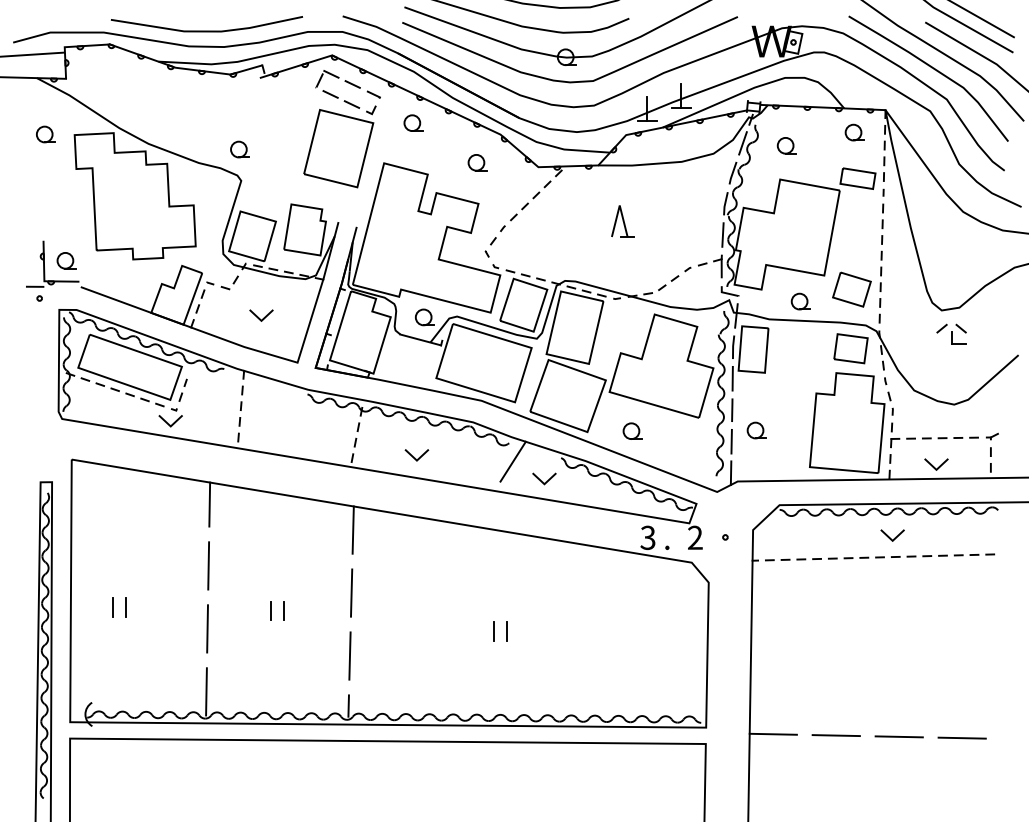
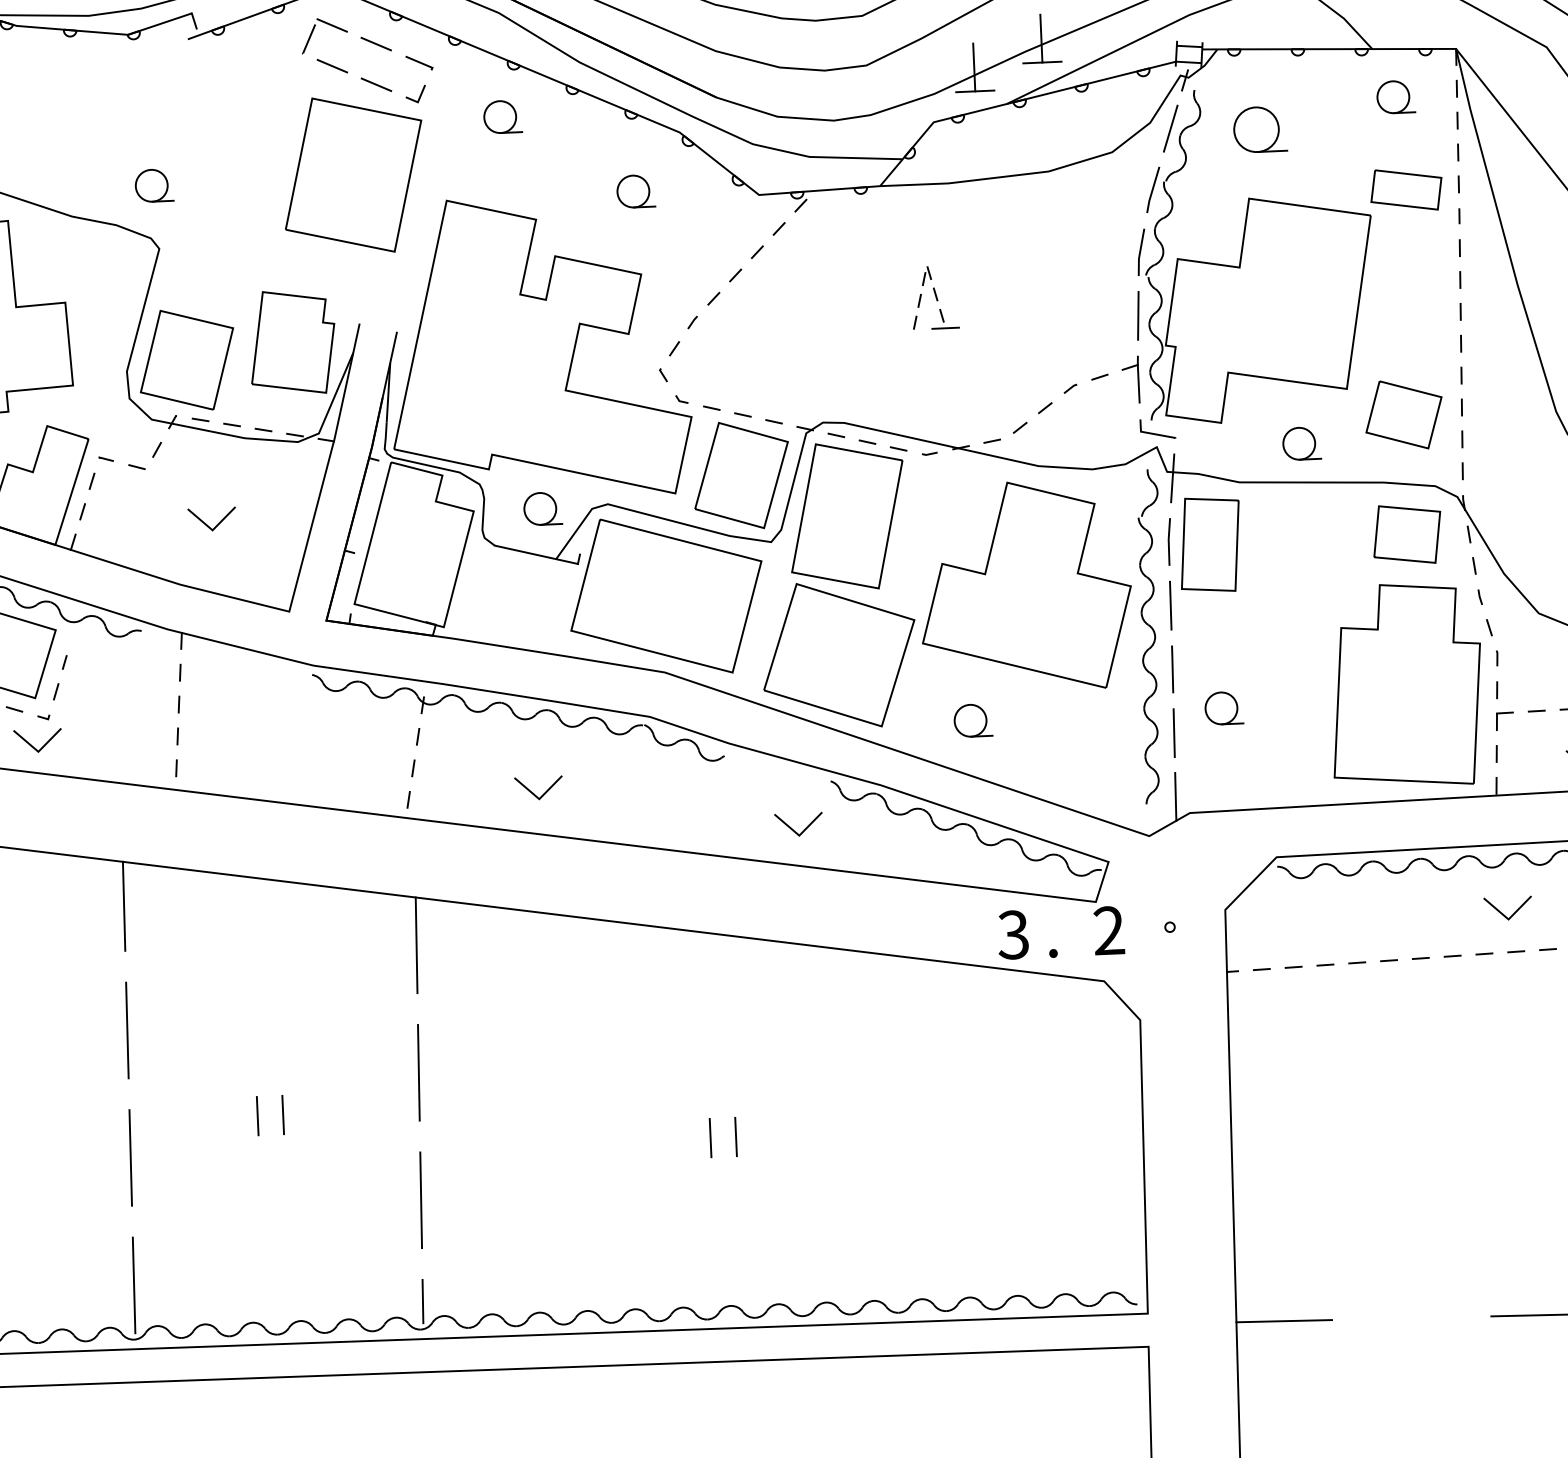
part: (786, 145) -> (1258, 129), size x1.4
line: (619, 205) -> (926, 265), solid -> dashed
line: (512, 461) -> (732, 792), removed
line: (835, 735) -> (1410, 1318), removed

